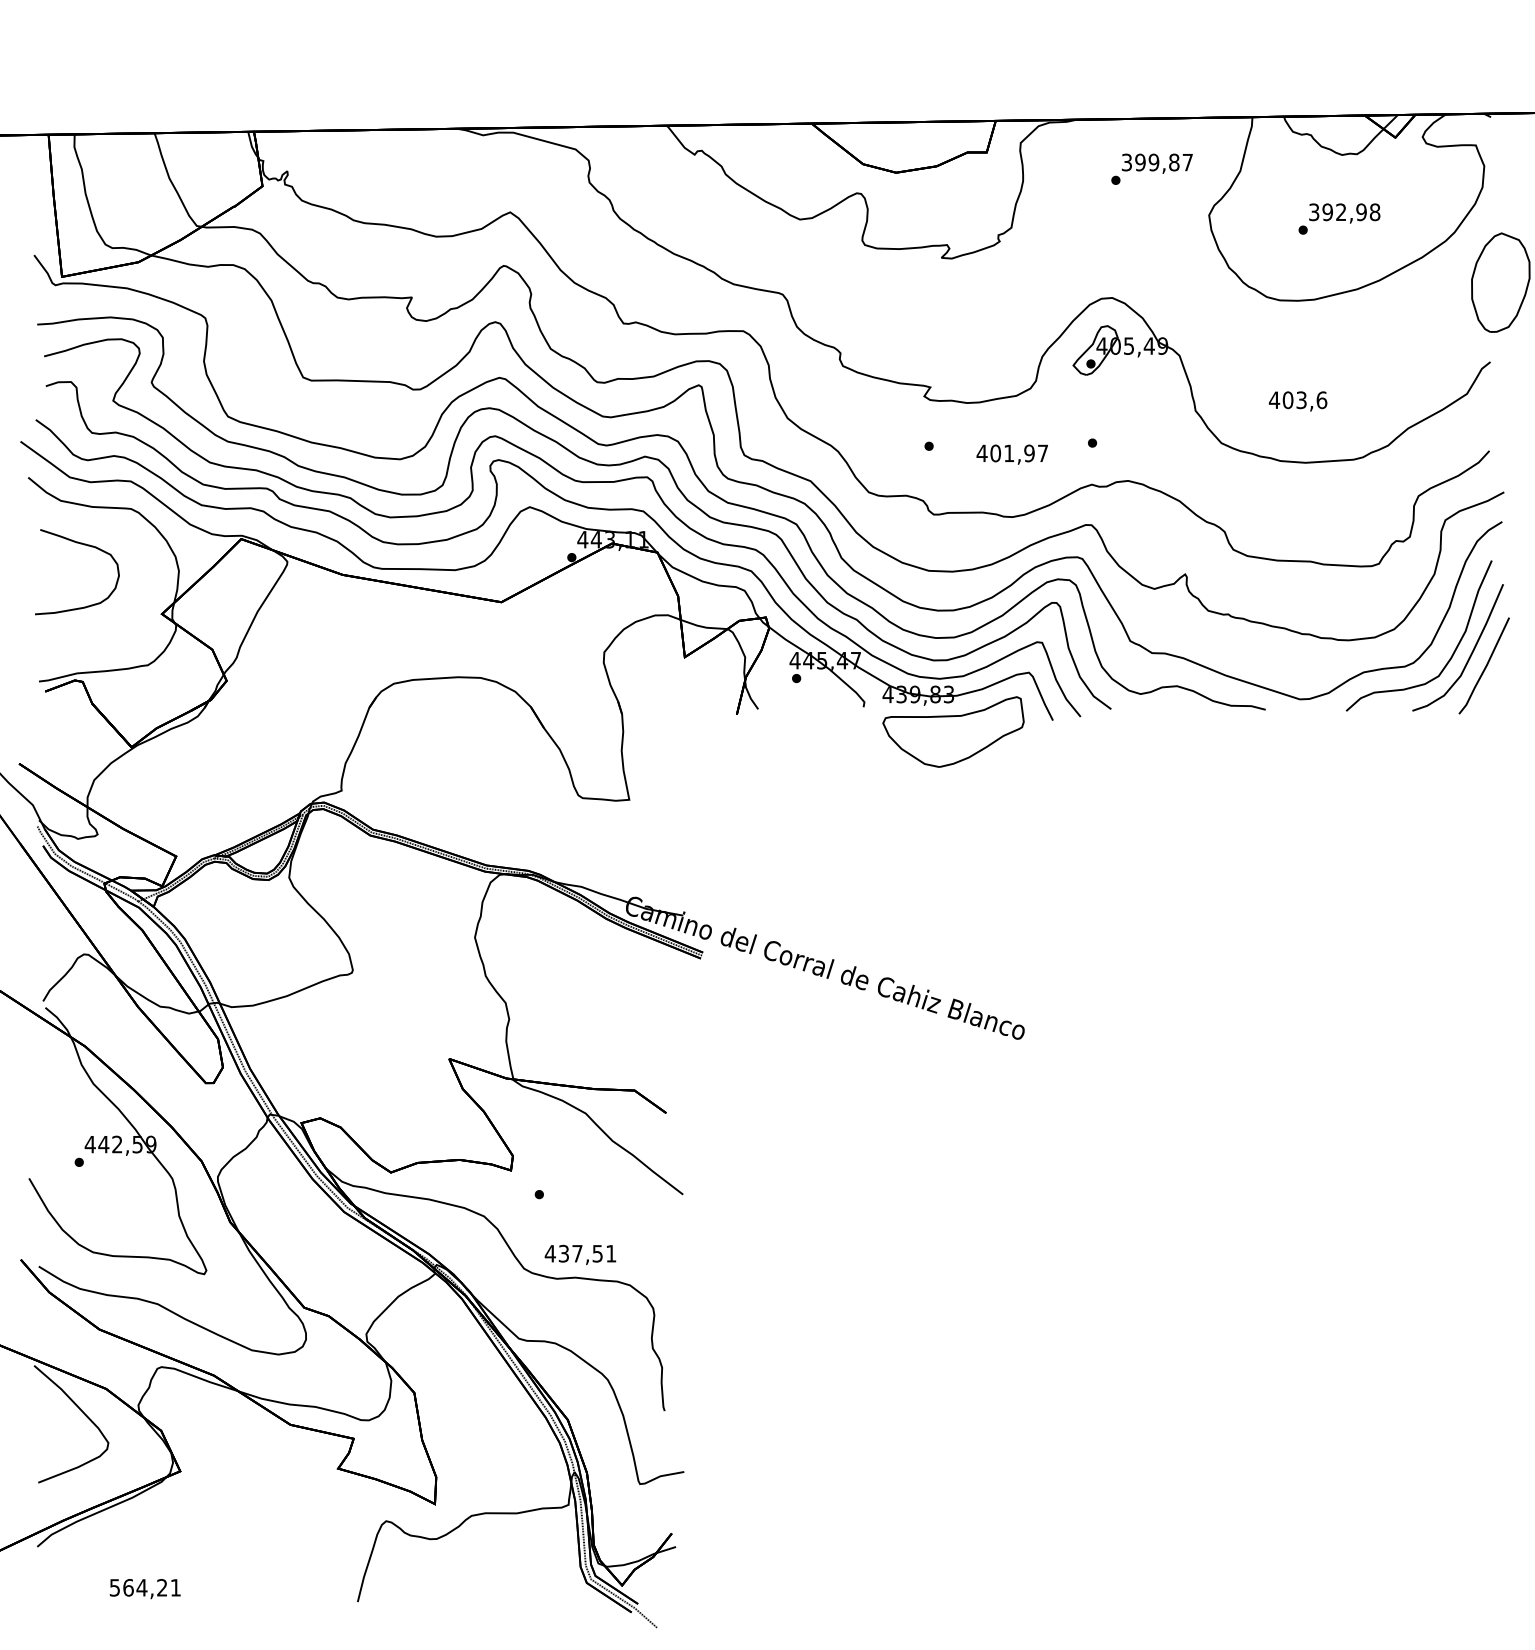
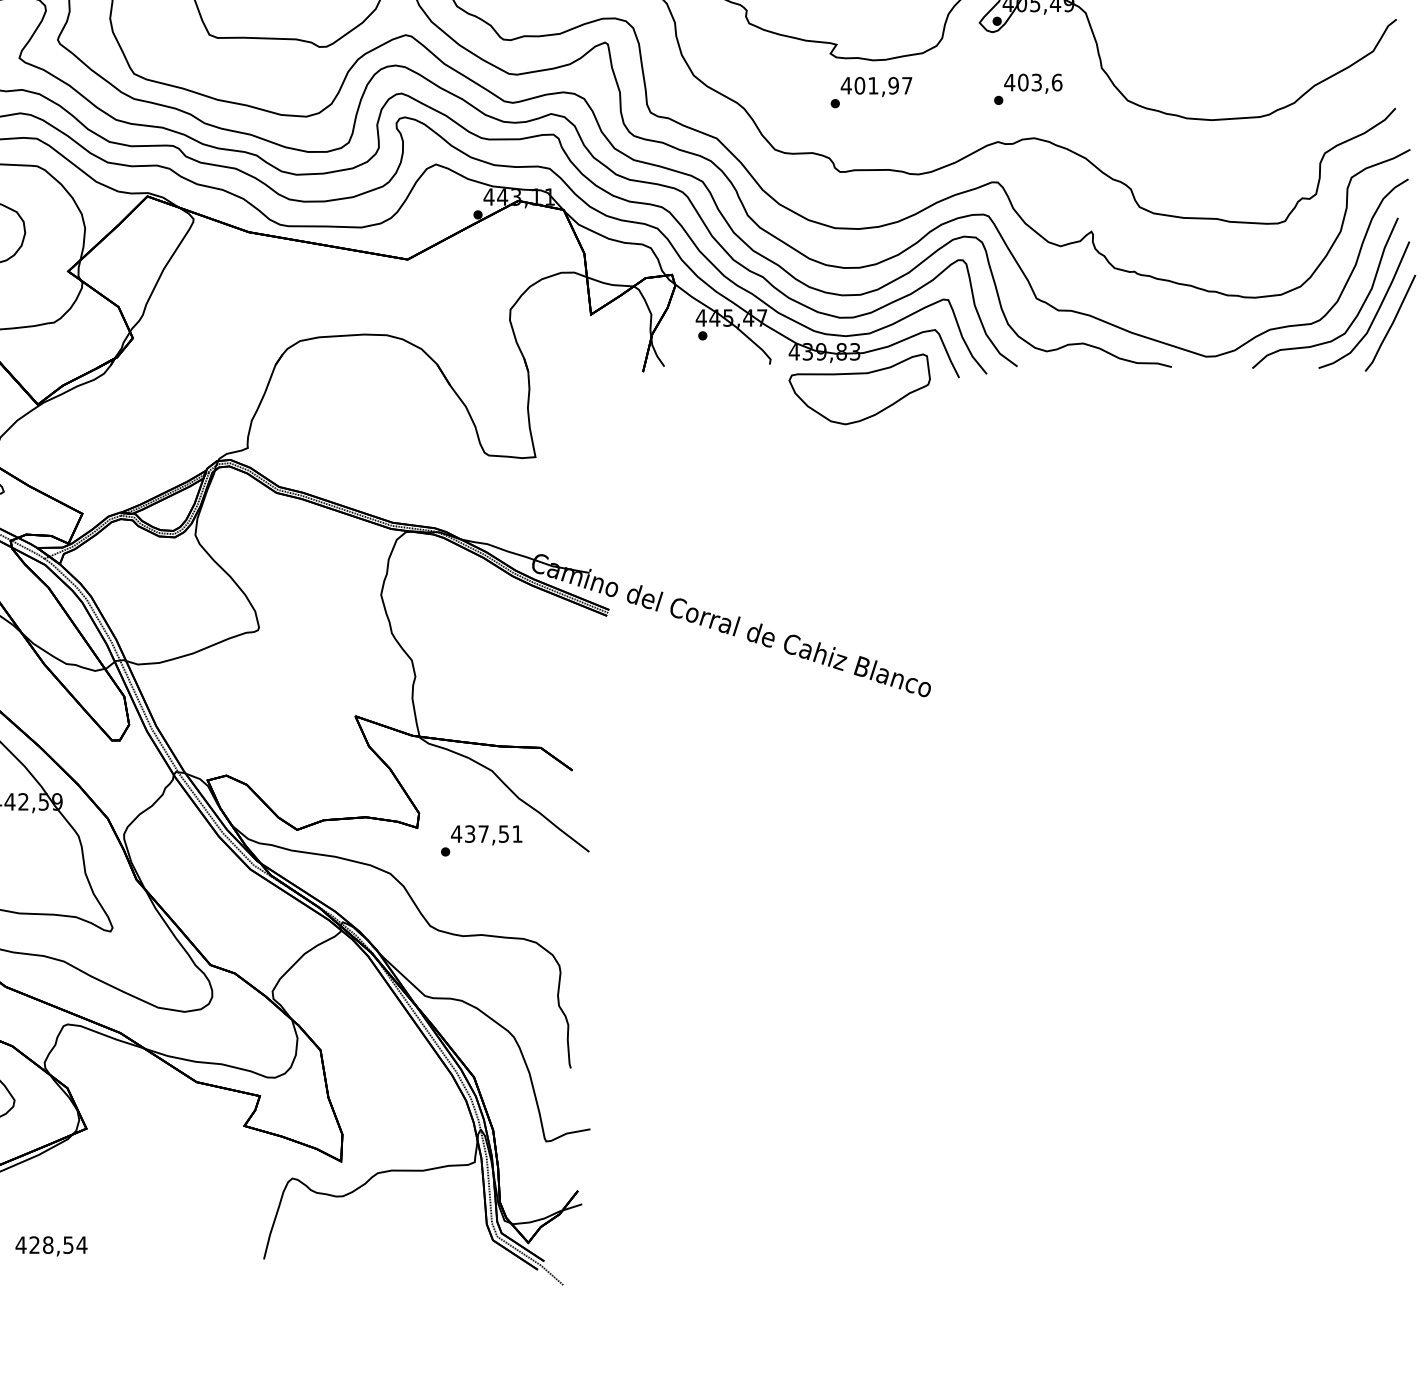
text: (1298, 401) -> (1033, 83), moved
text: (1011, 454) -> (875, 86), moved
text: (580, 1254) -> (486, 834), moved
text: (145, 1587) -> (51, 1244), 564,21 -> 428,54

